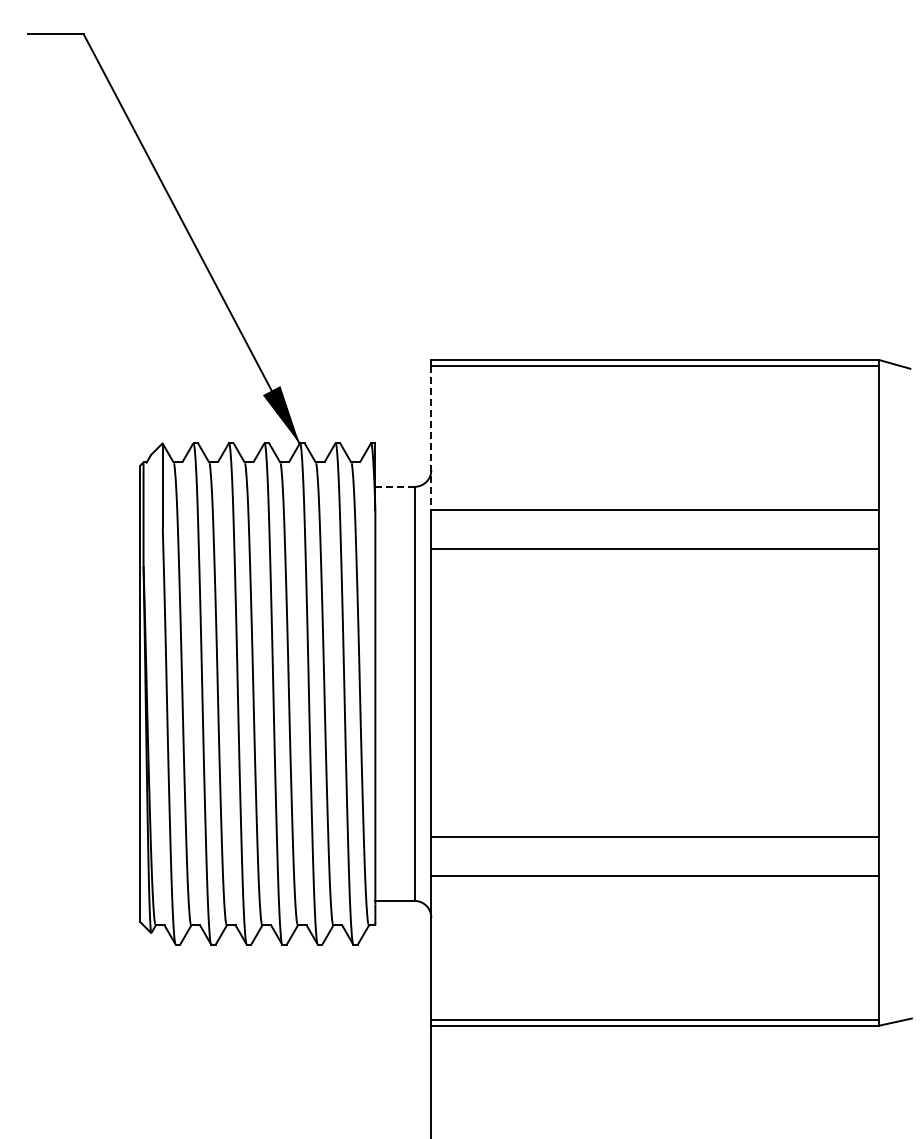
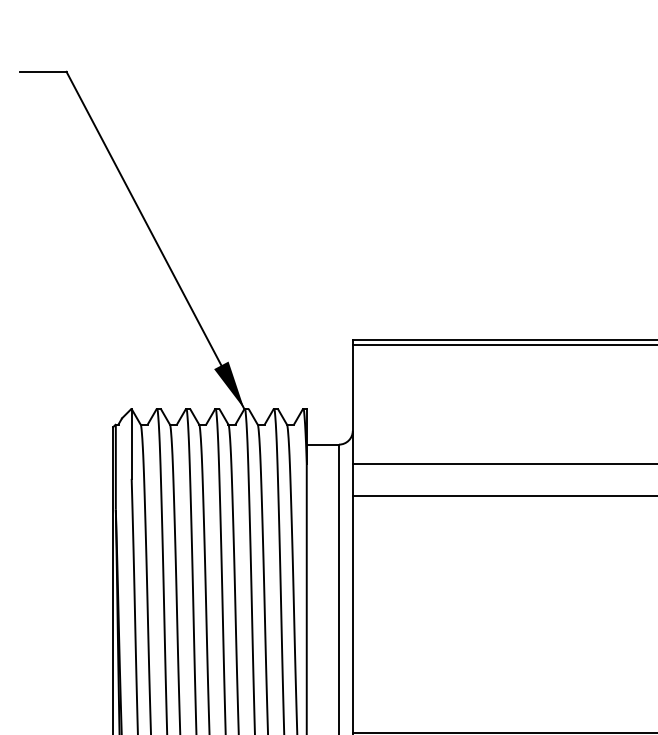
line: (431, 438) -> (352, 404), dashed -> solid
line: (394, 486) -> (322, 444), dashed -> solid

